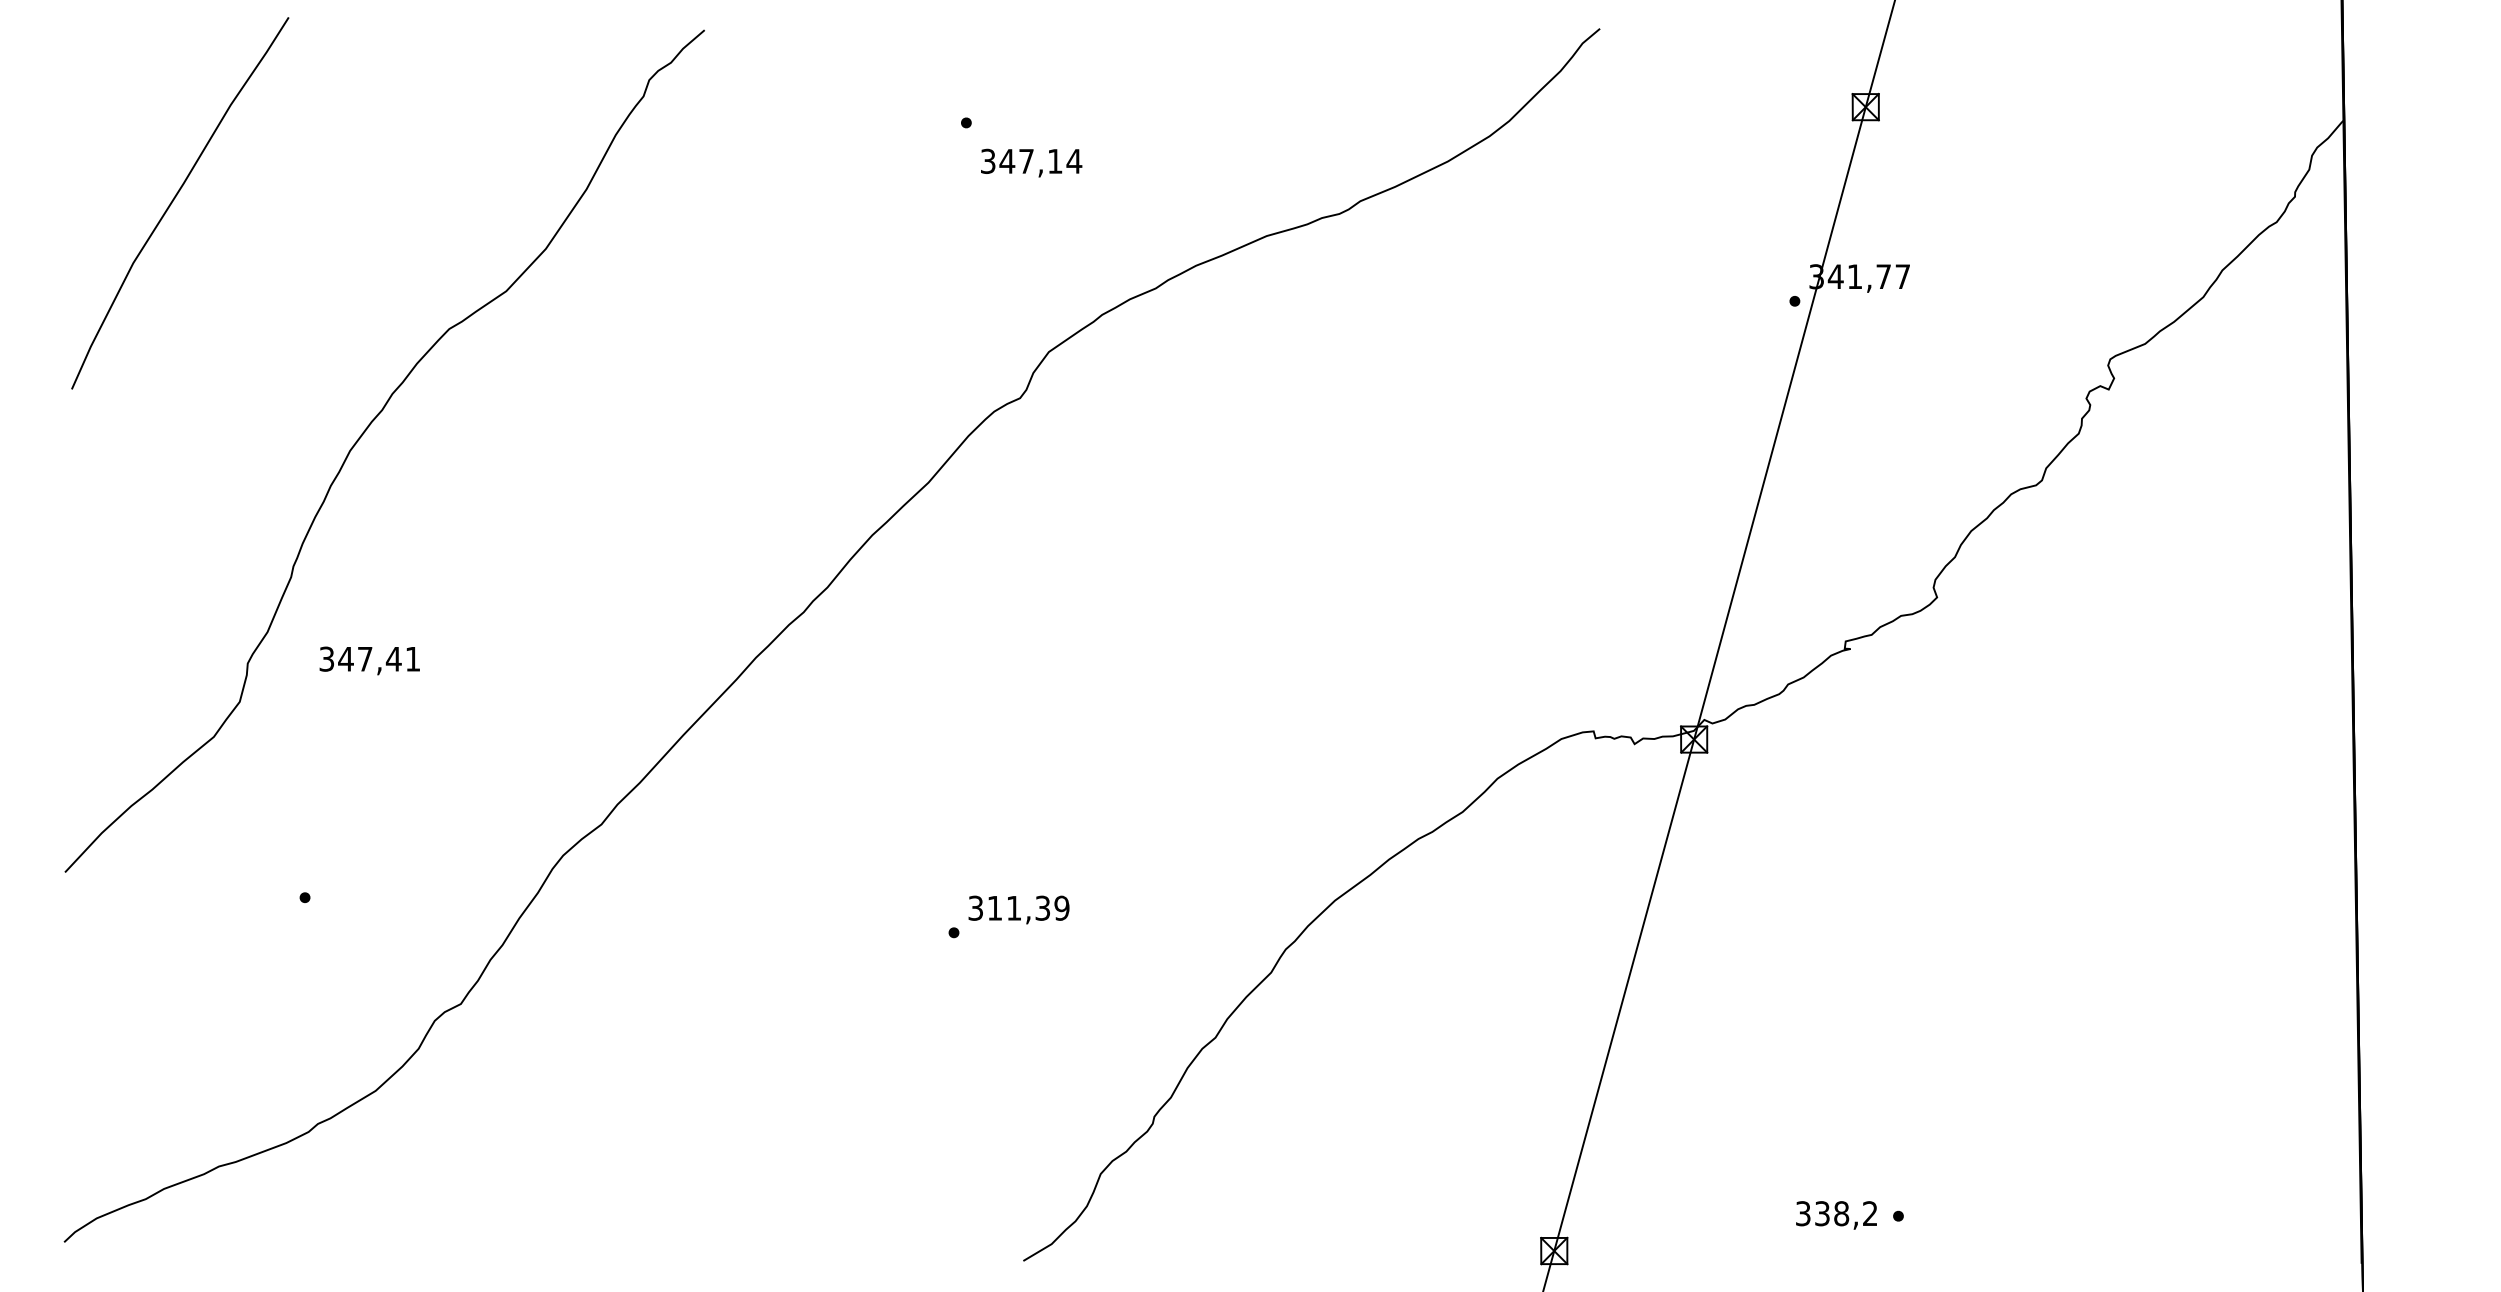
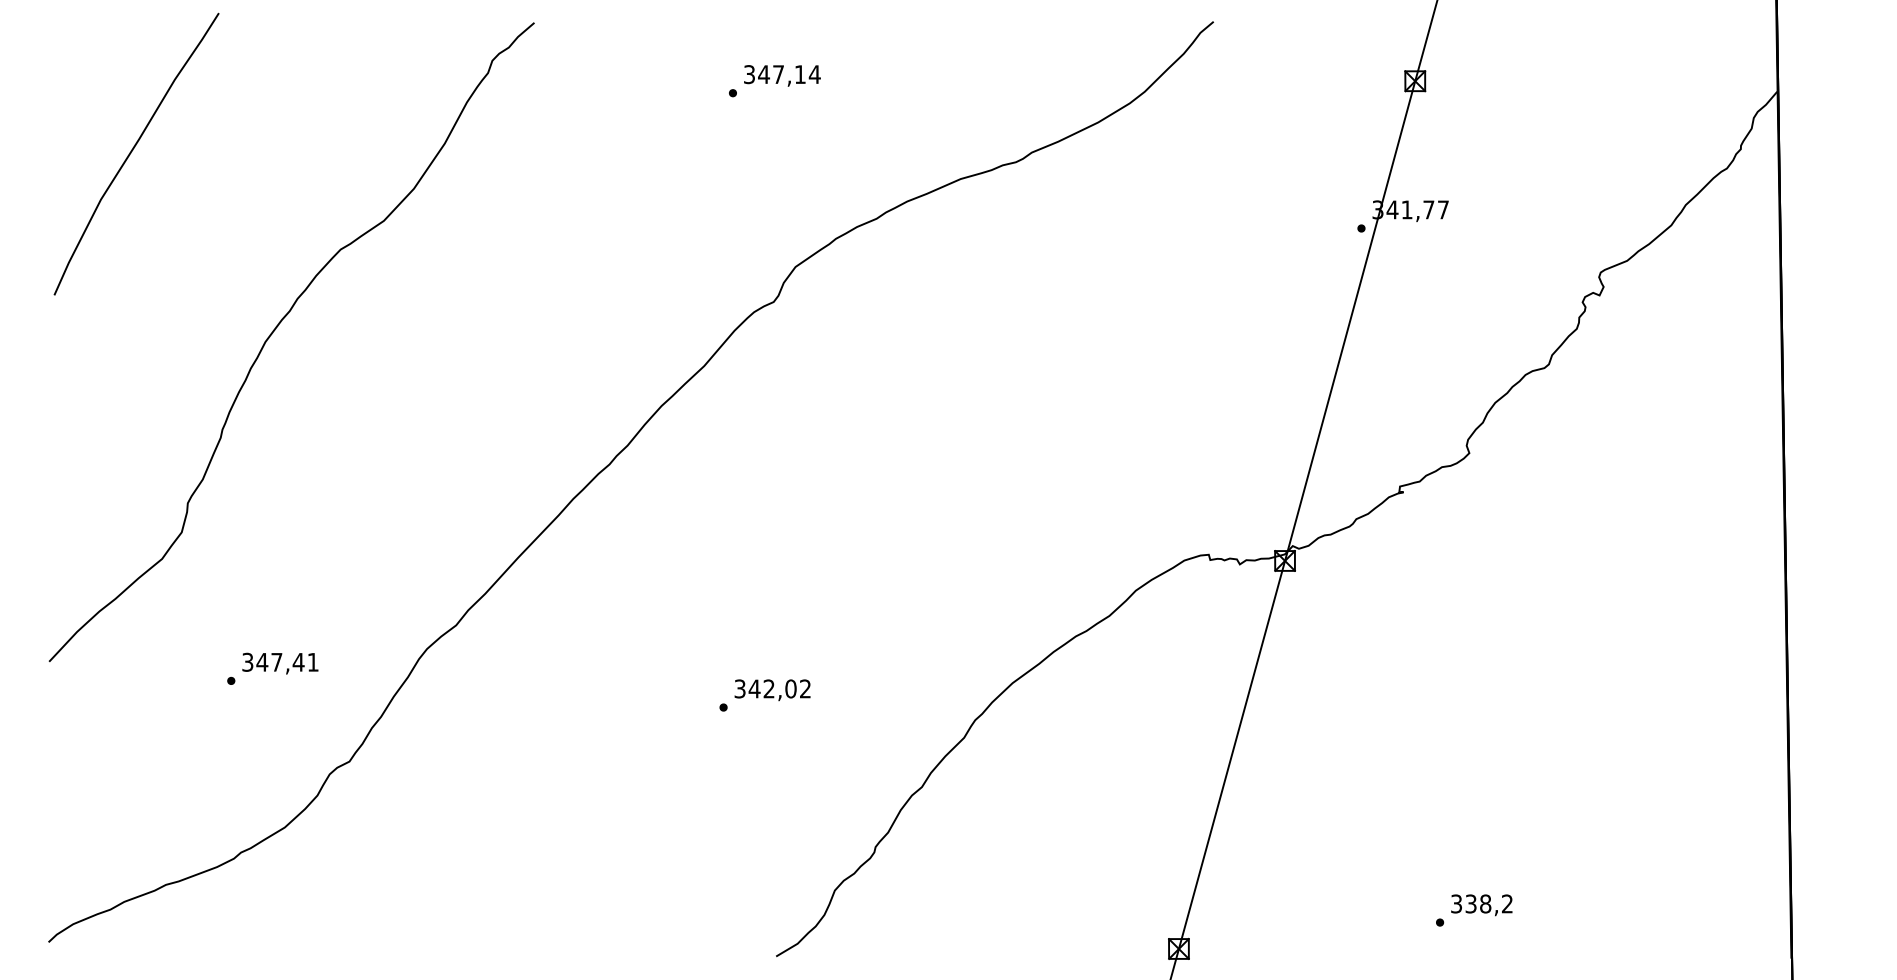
text: (1031, 162) -> (782, 75), moved
text: (369, 660) -> (280, 663), moved
text: (1028, 907) -> (780, 688), 311,39 -> 342,02
text: (1836, 1215) -> (1481, 905), moved

